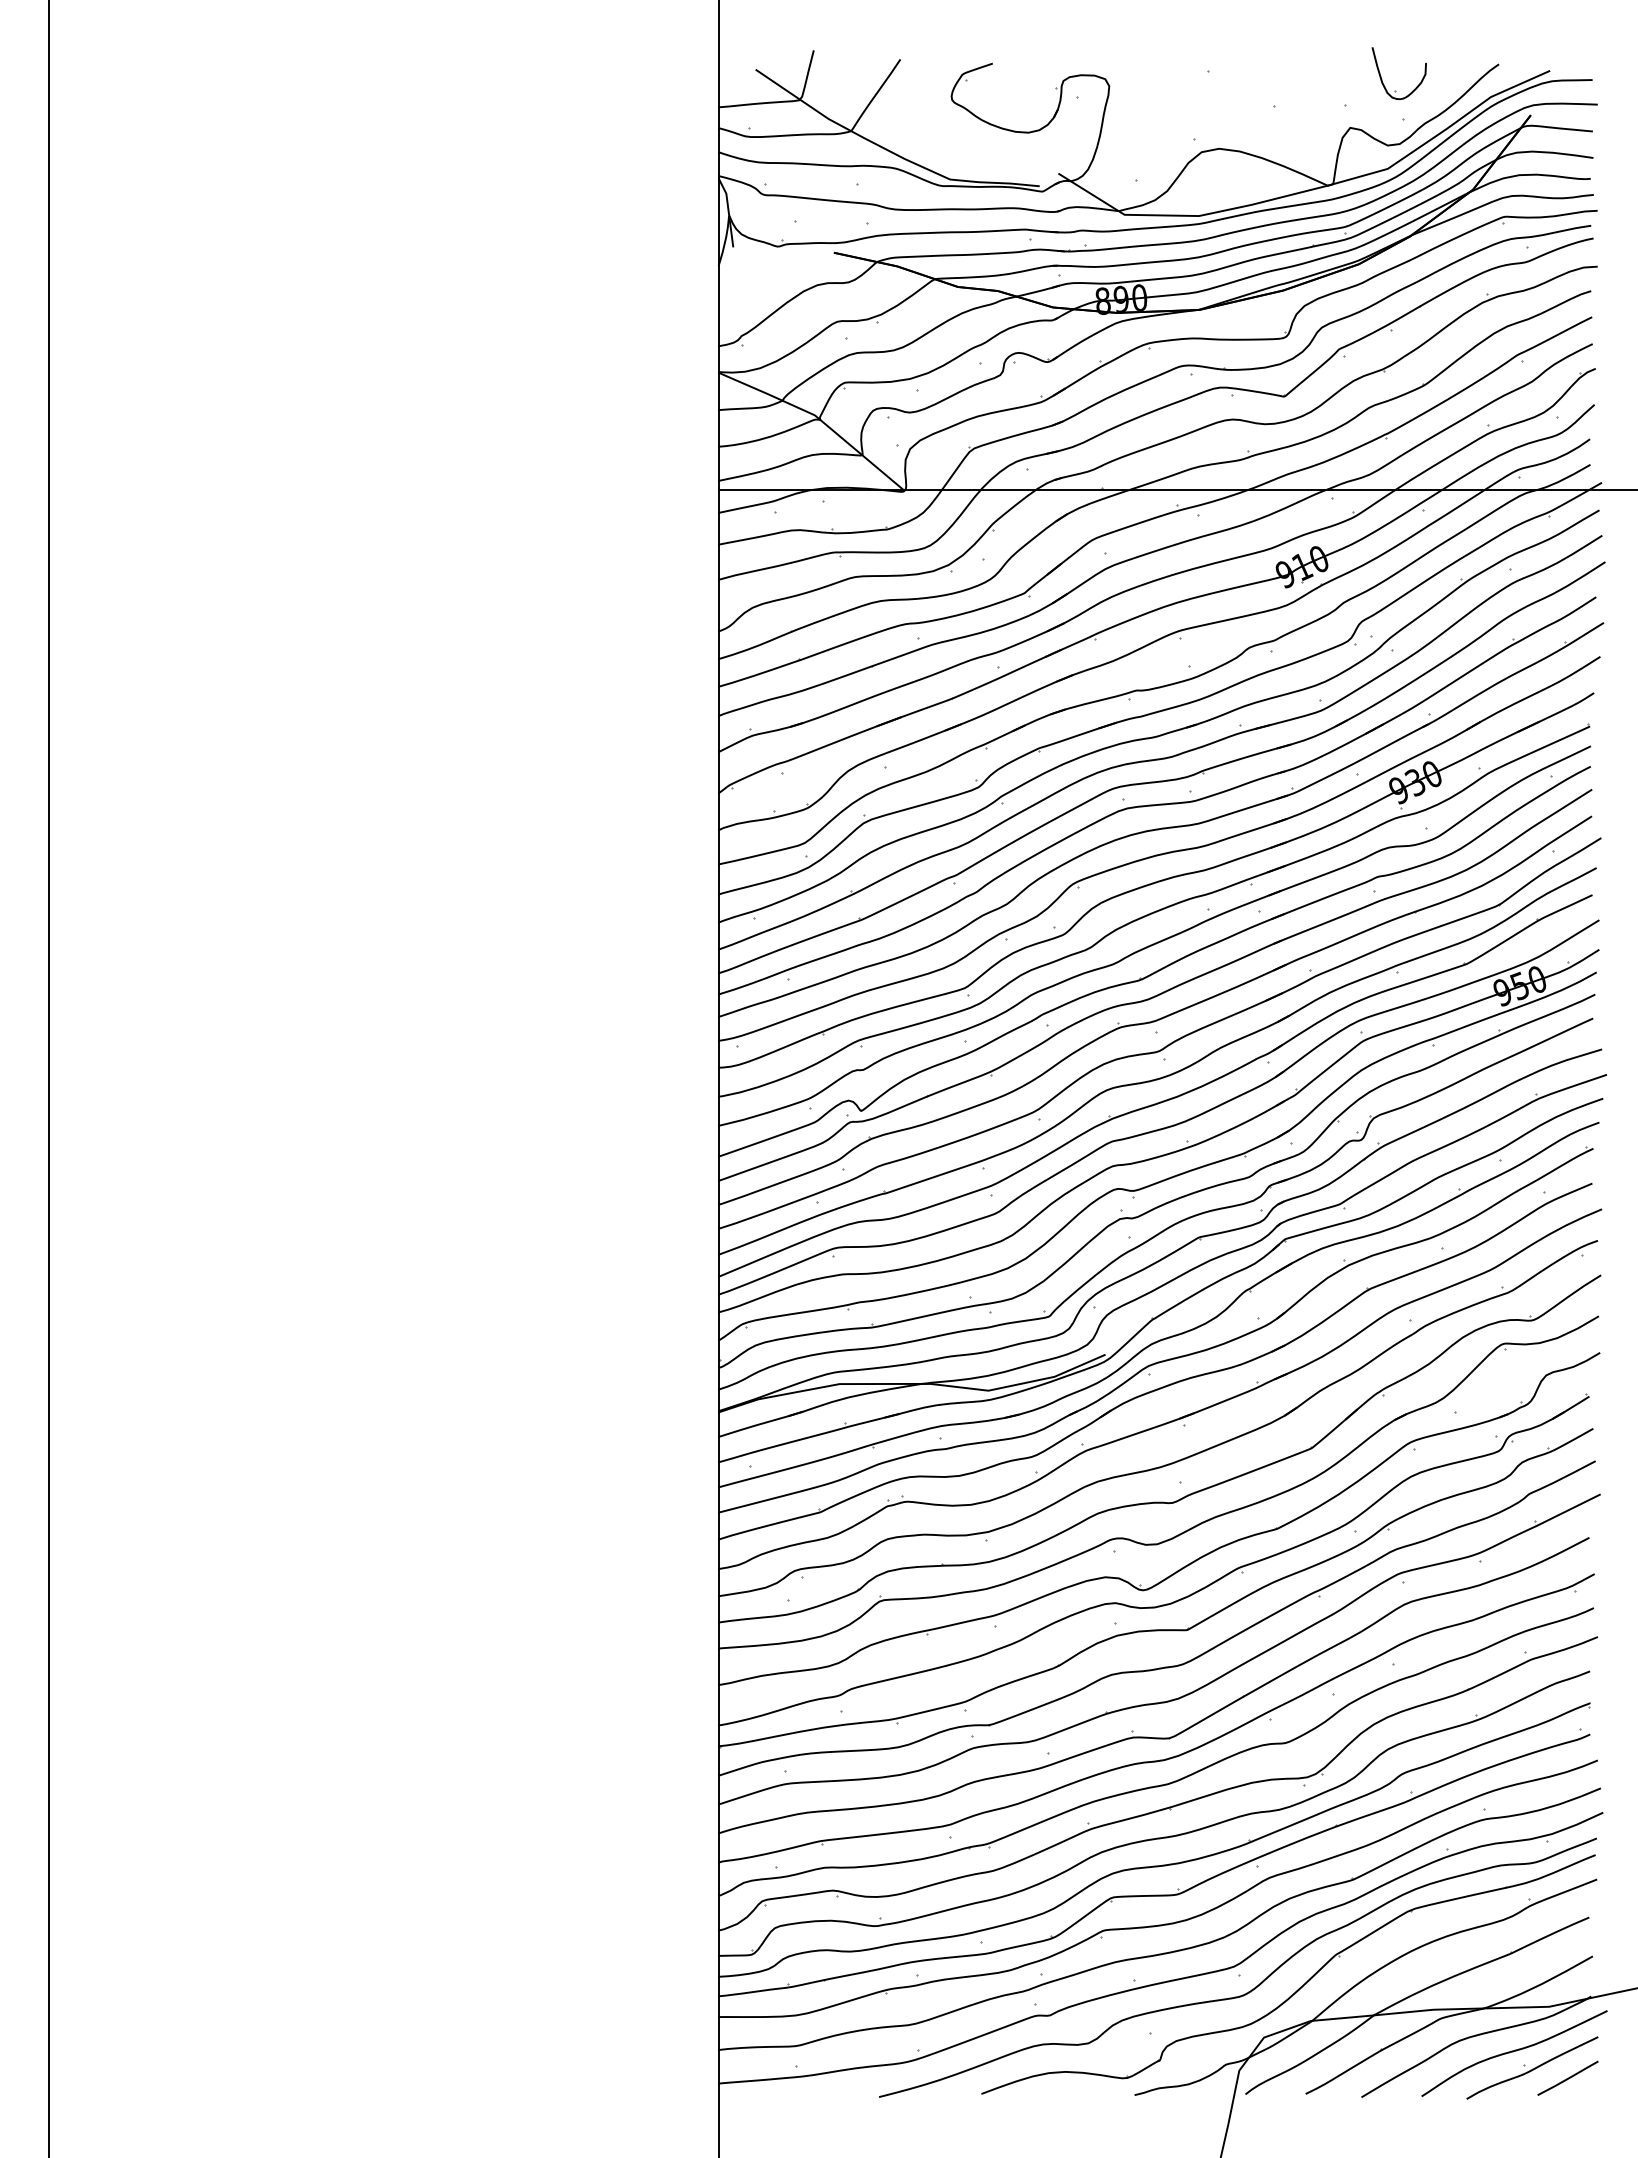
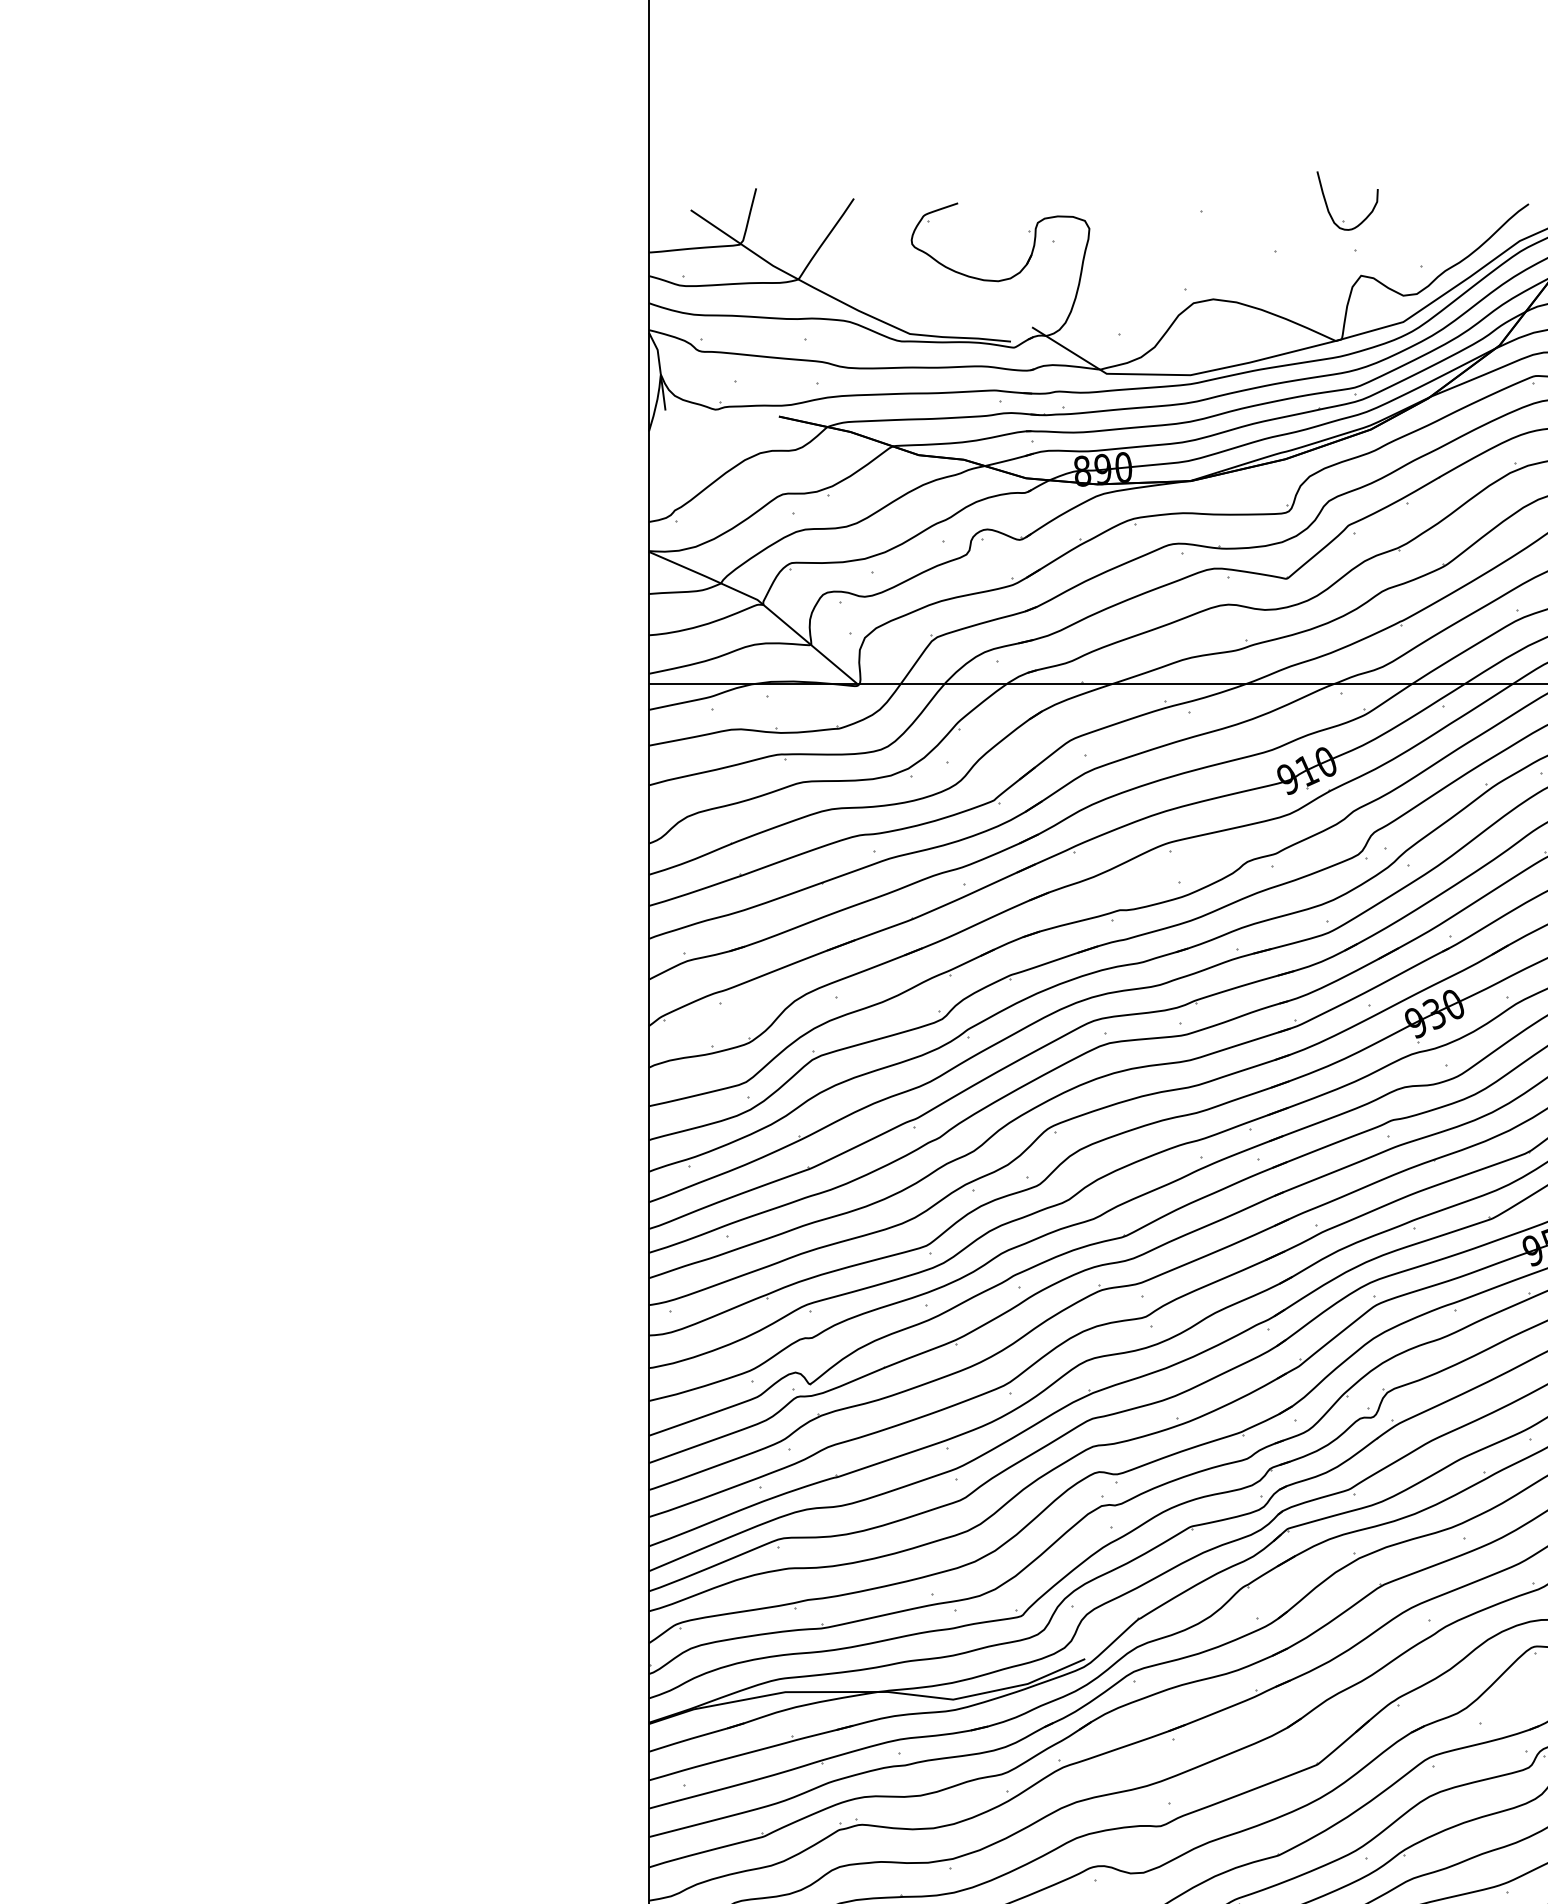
part: (1382, 79) -> (1328, 207), moved

